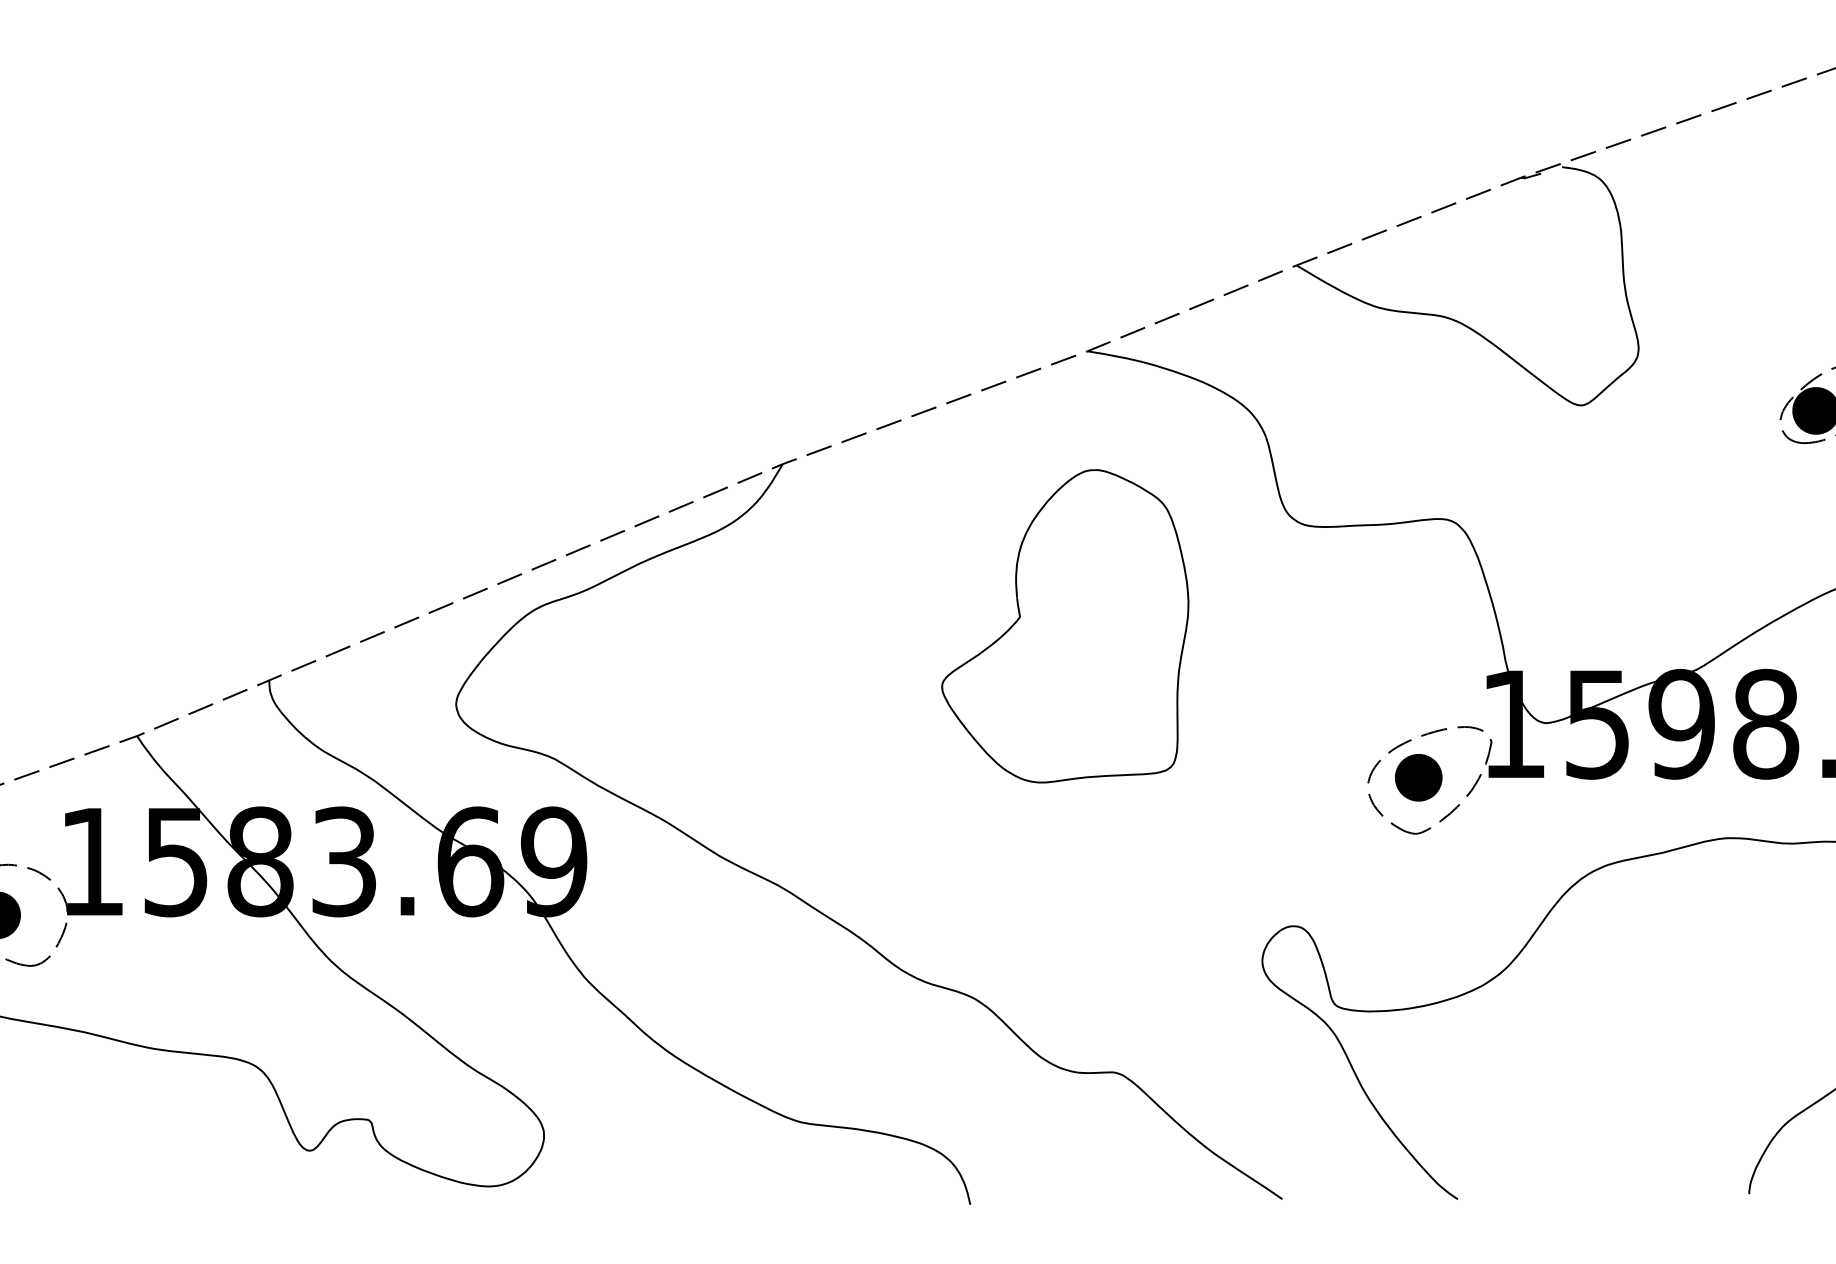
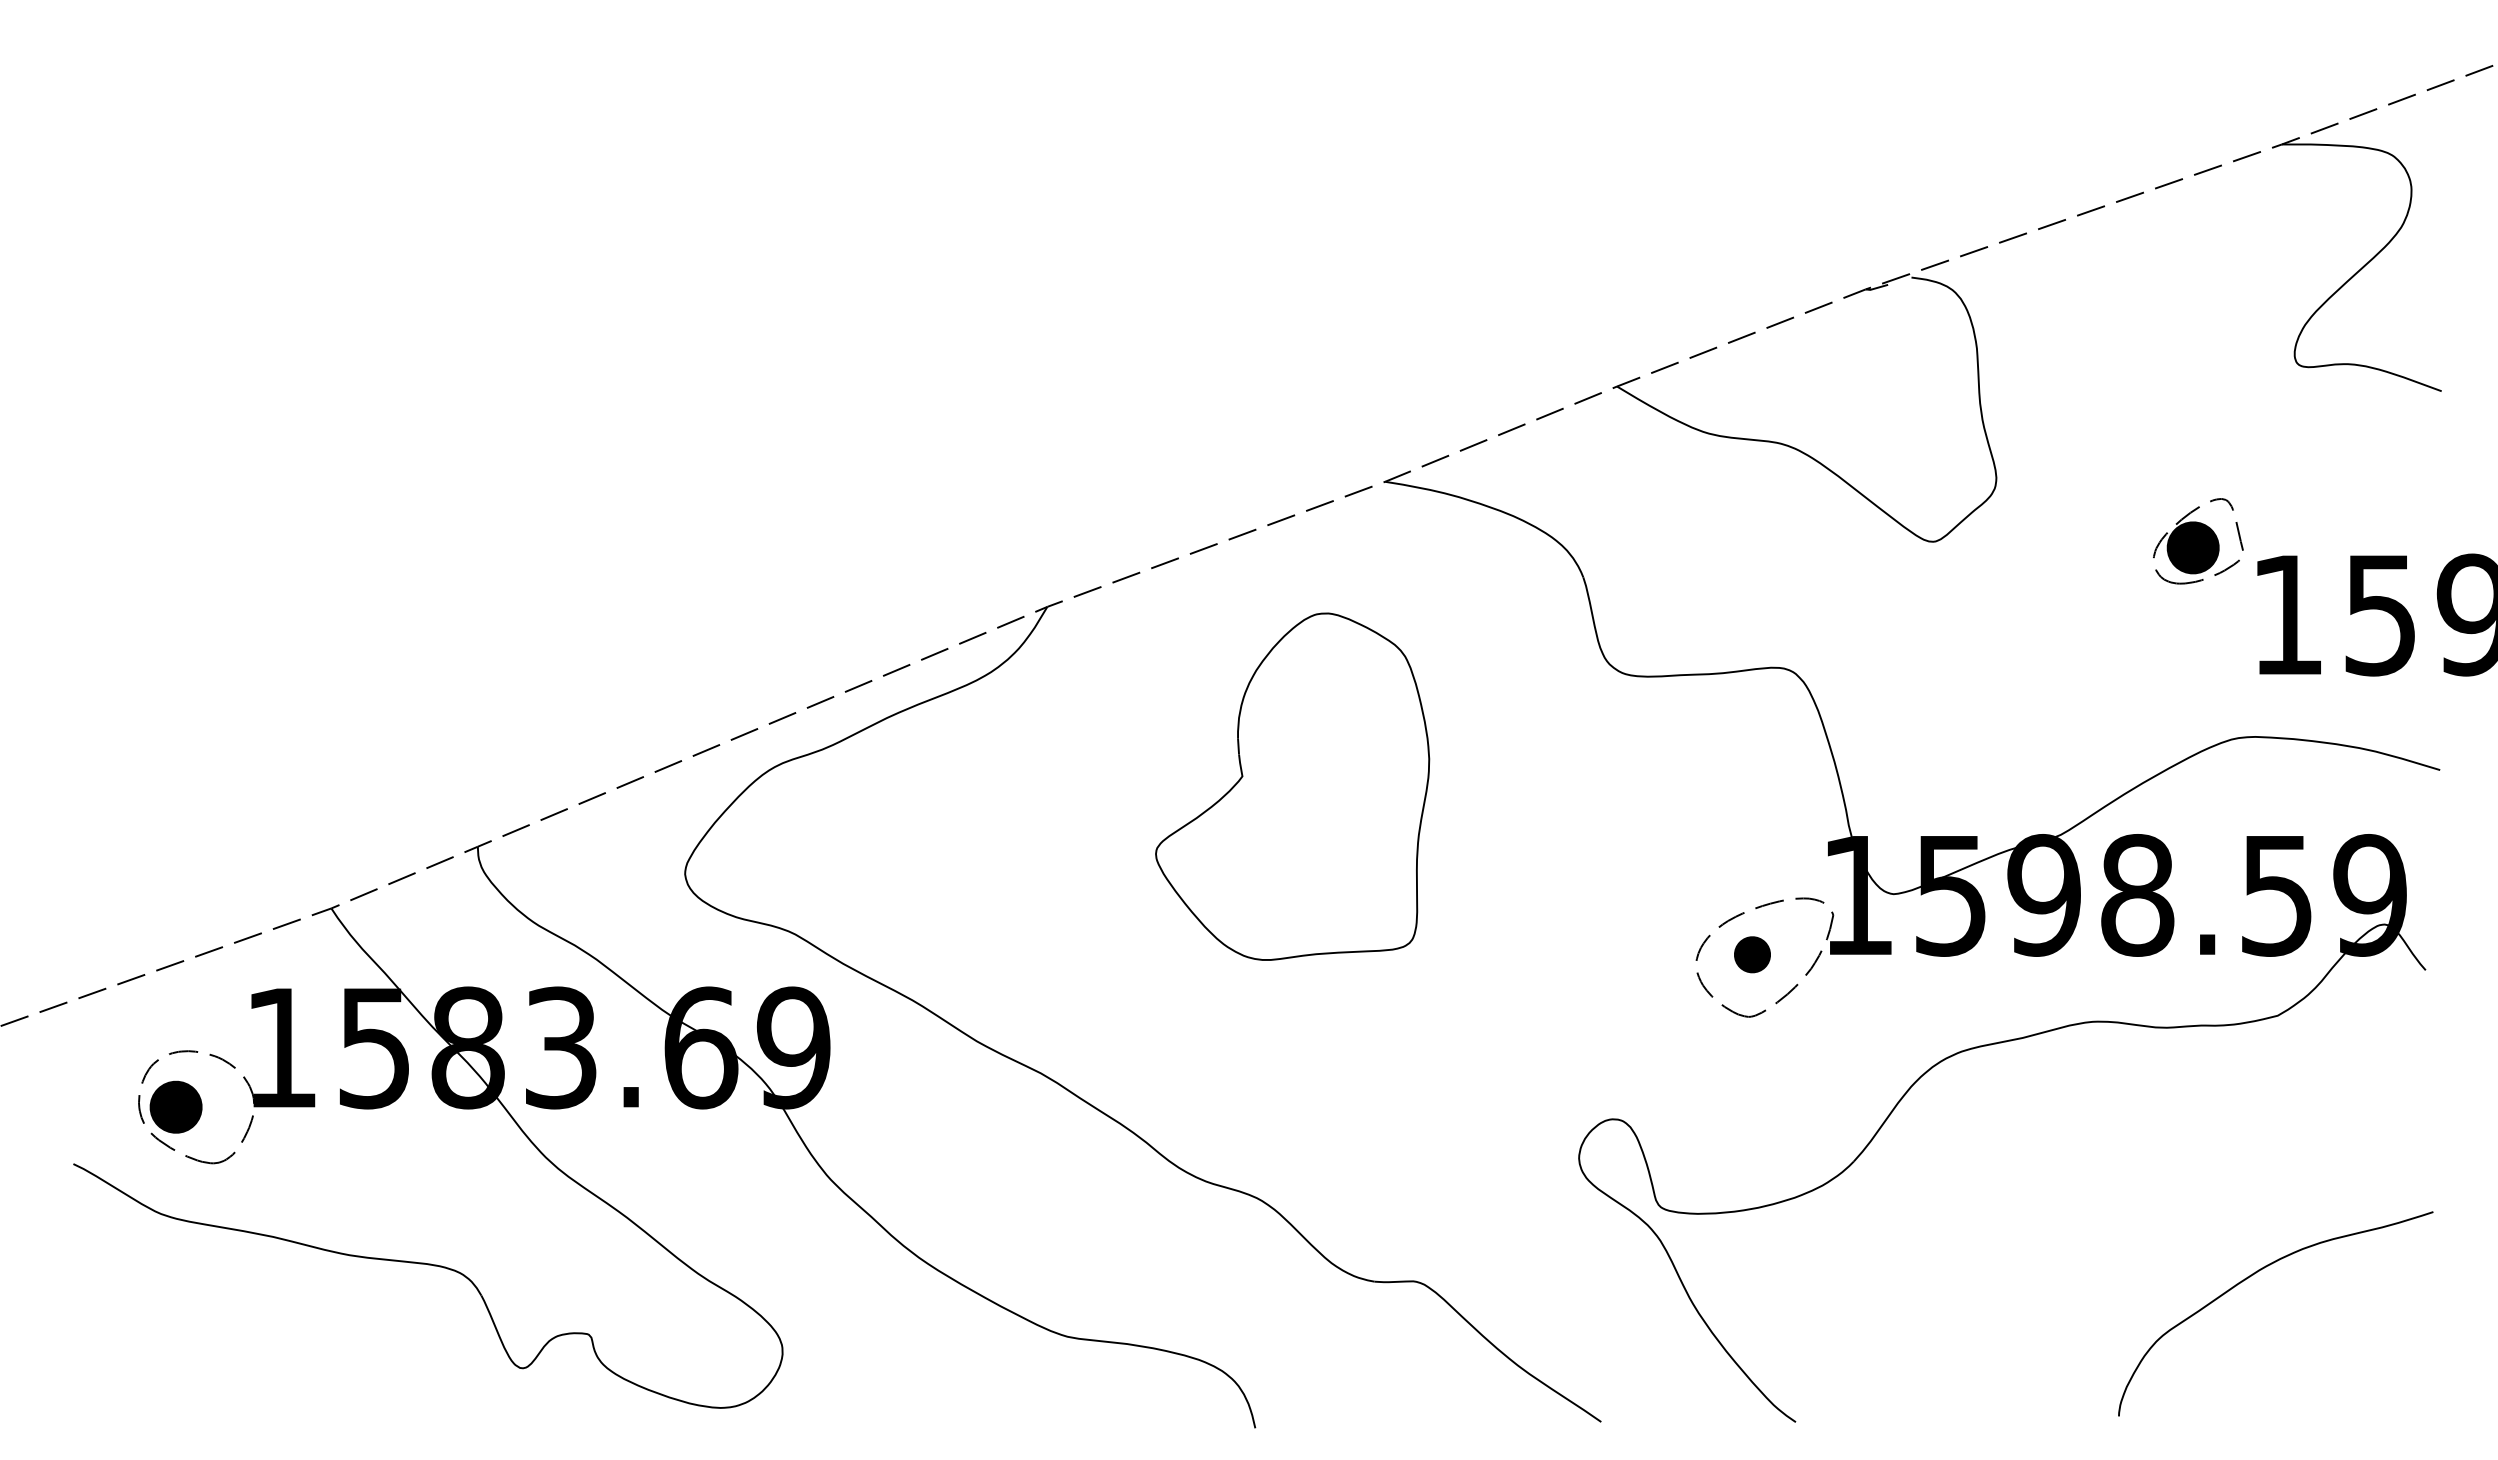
part: (1065, 626) -> (1292, 786), moved
part: (1418, 777) -> (1752, 954), size x0.7

